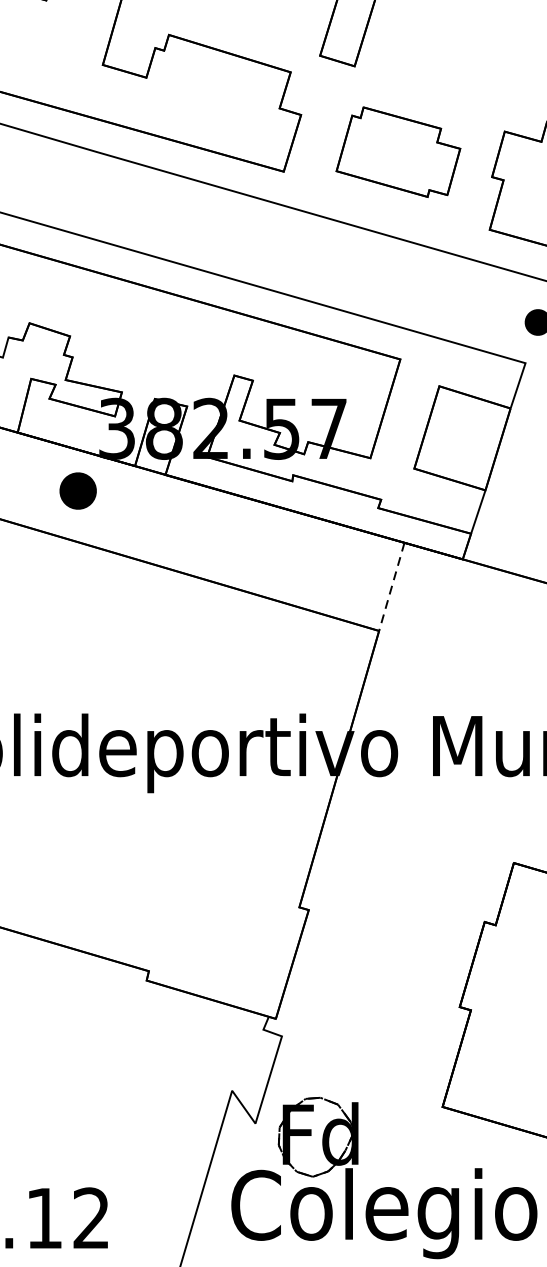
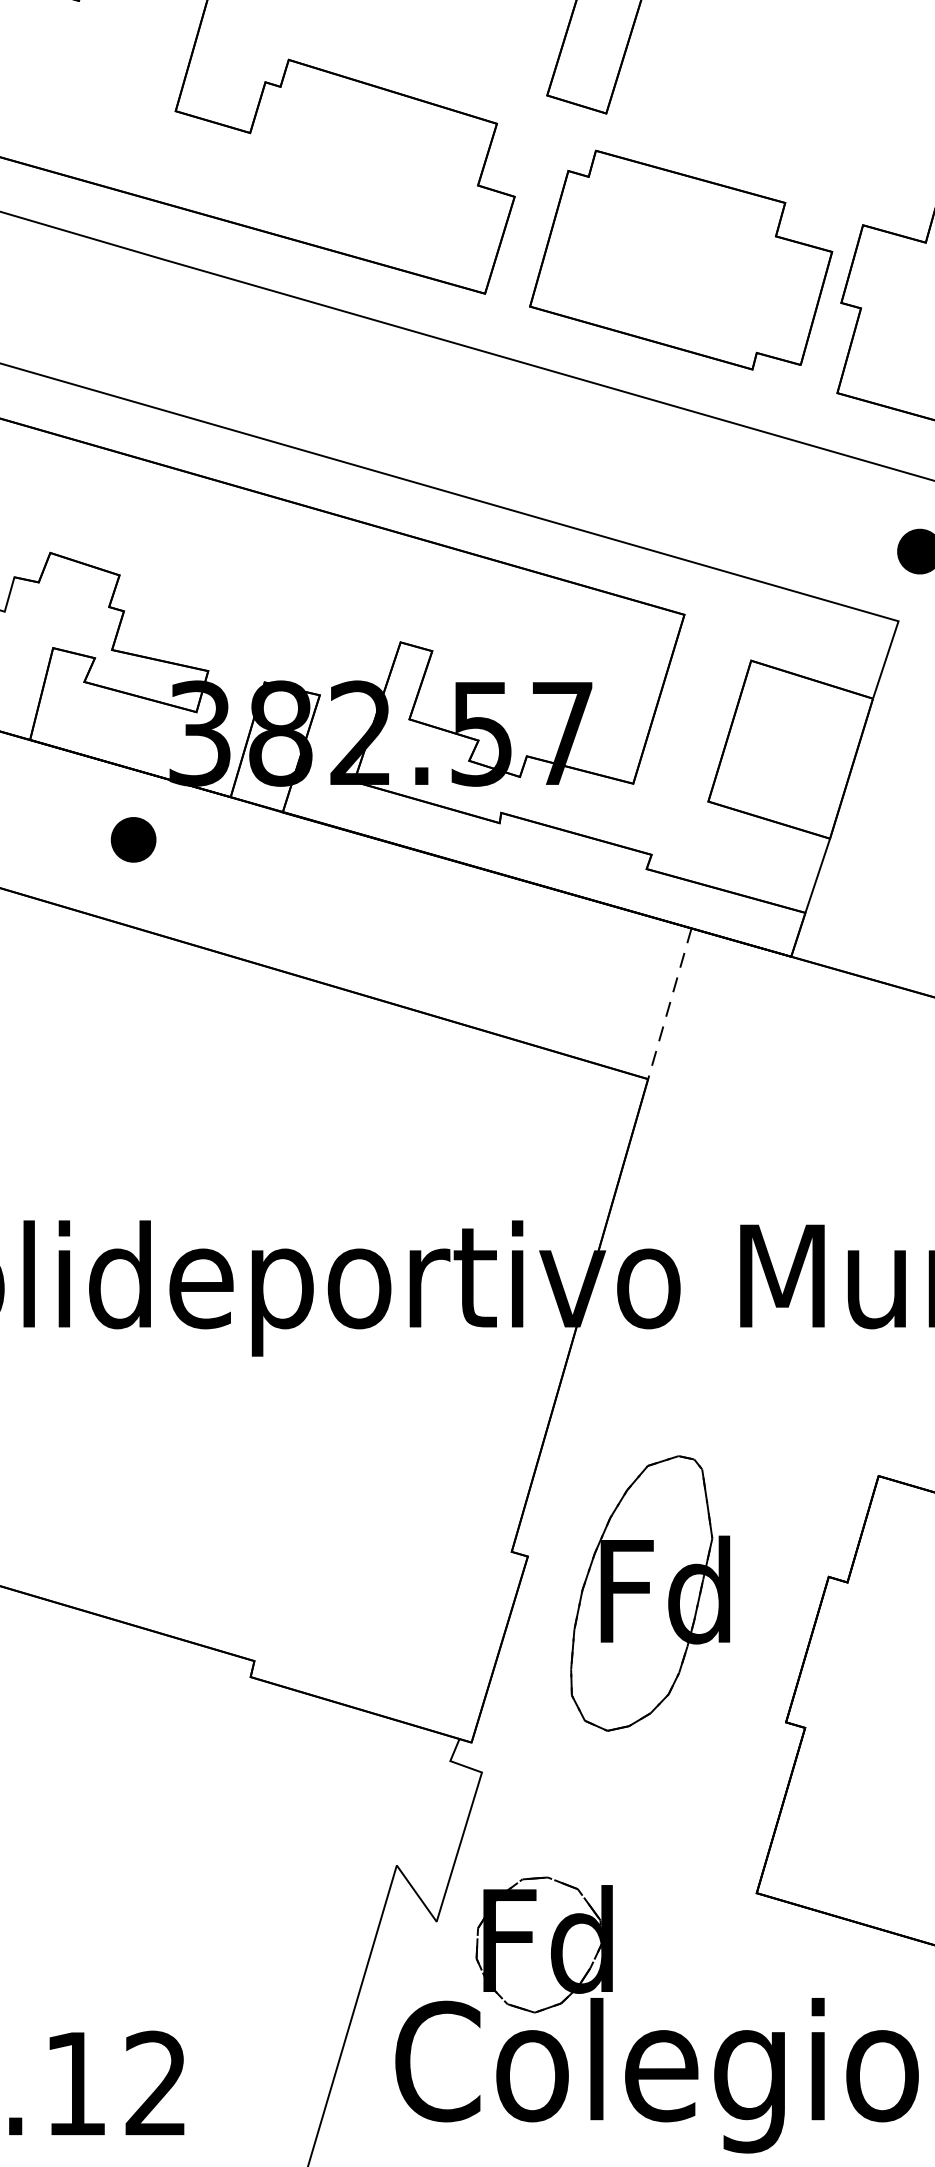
part: (398, 152) -> (681, 260), size x1.43
part: (78, 490) -> (134, 838), size x0.71
part: (379, 931) -> (648, 1593), added

